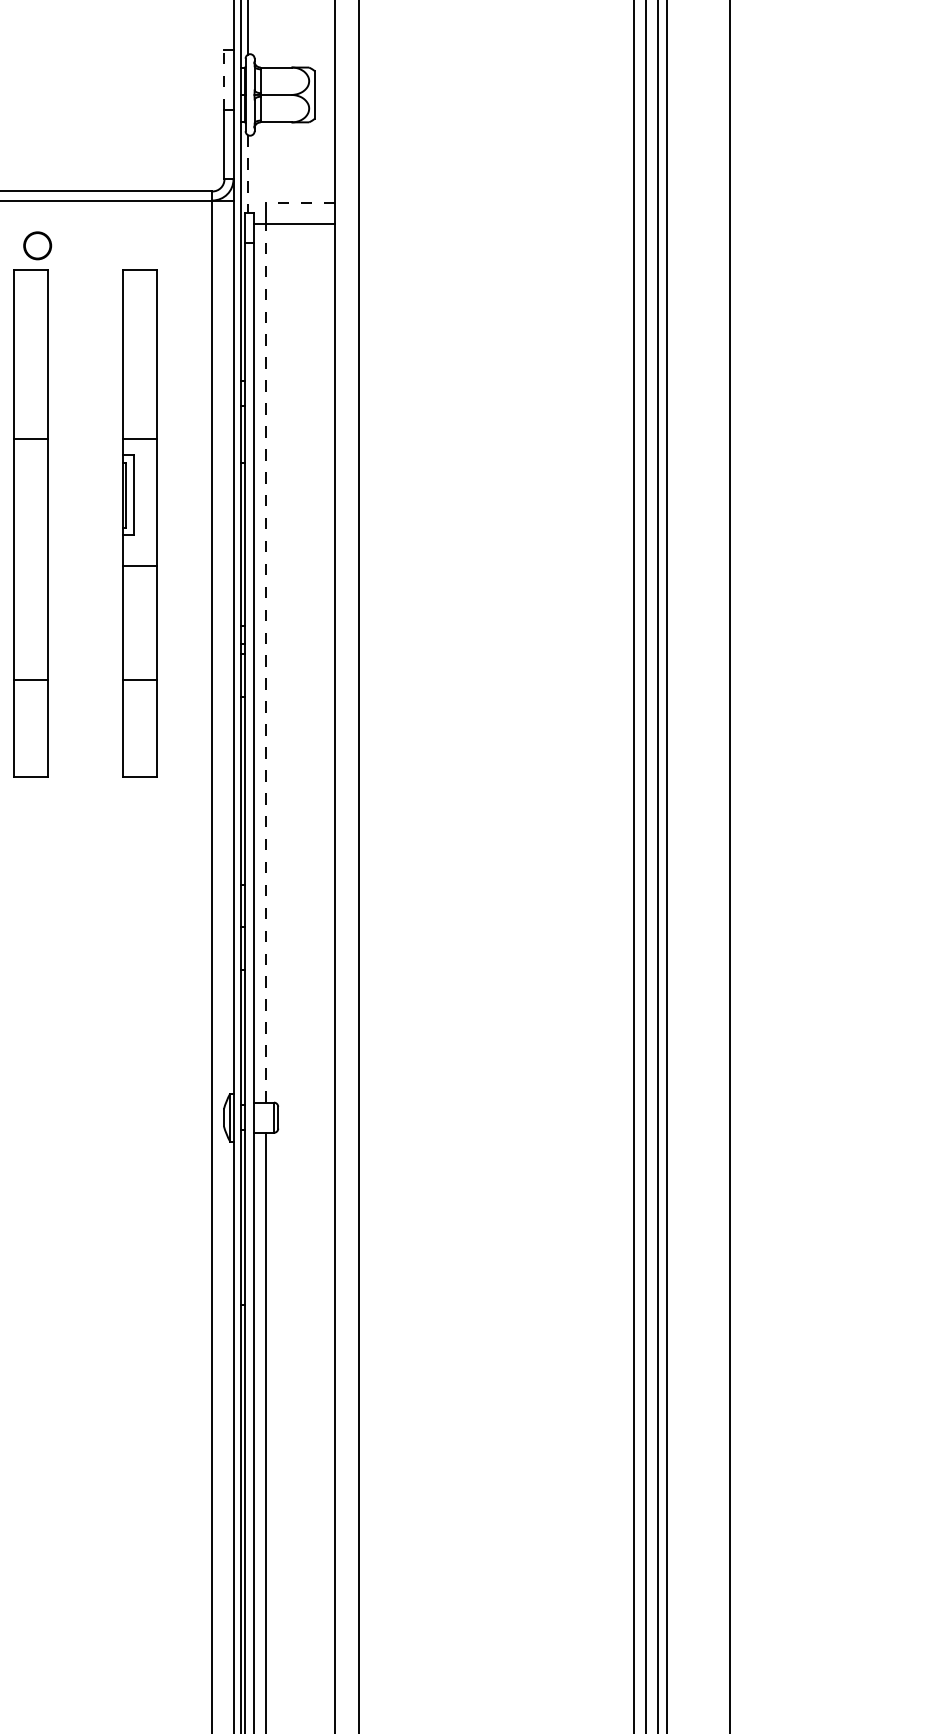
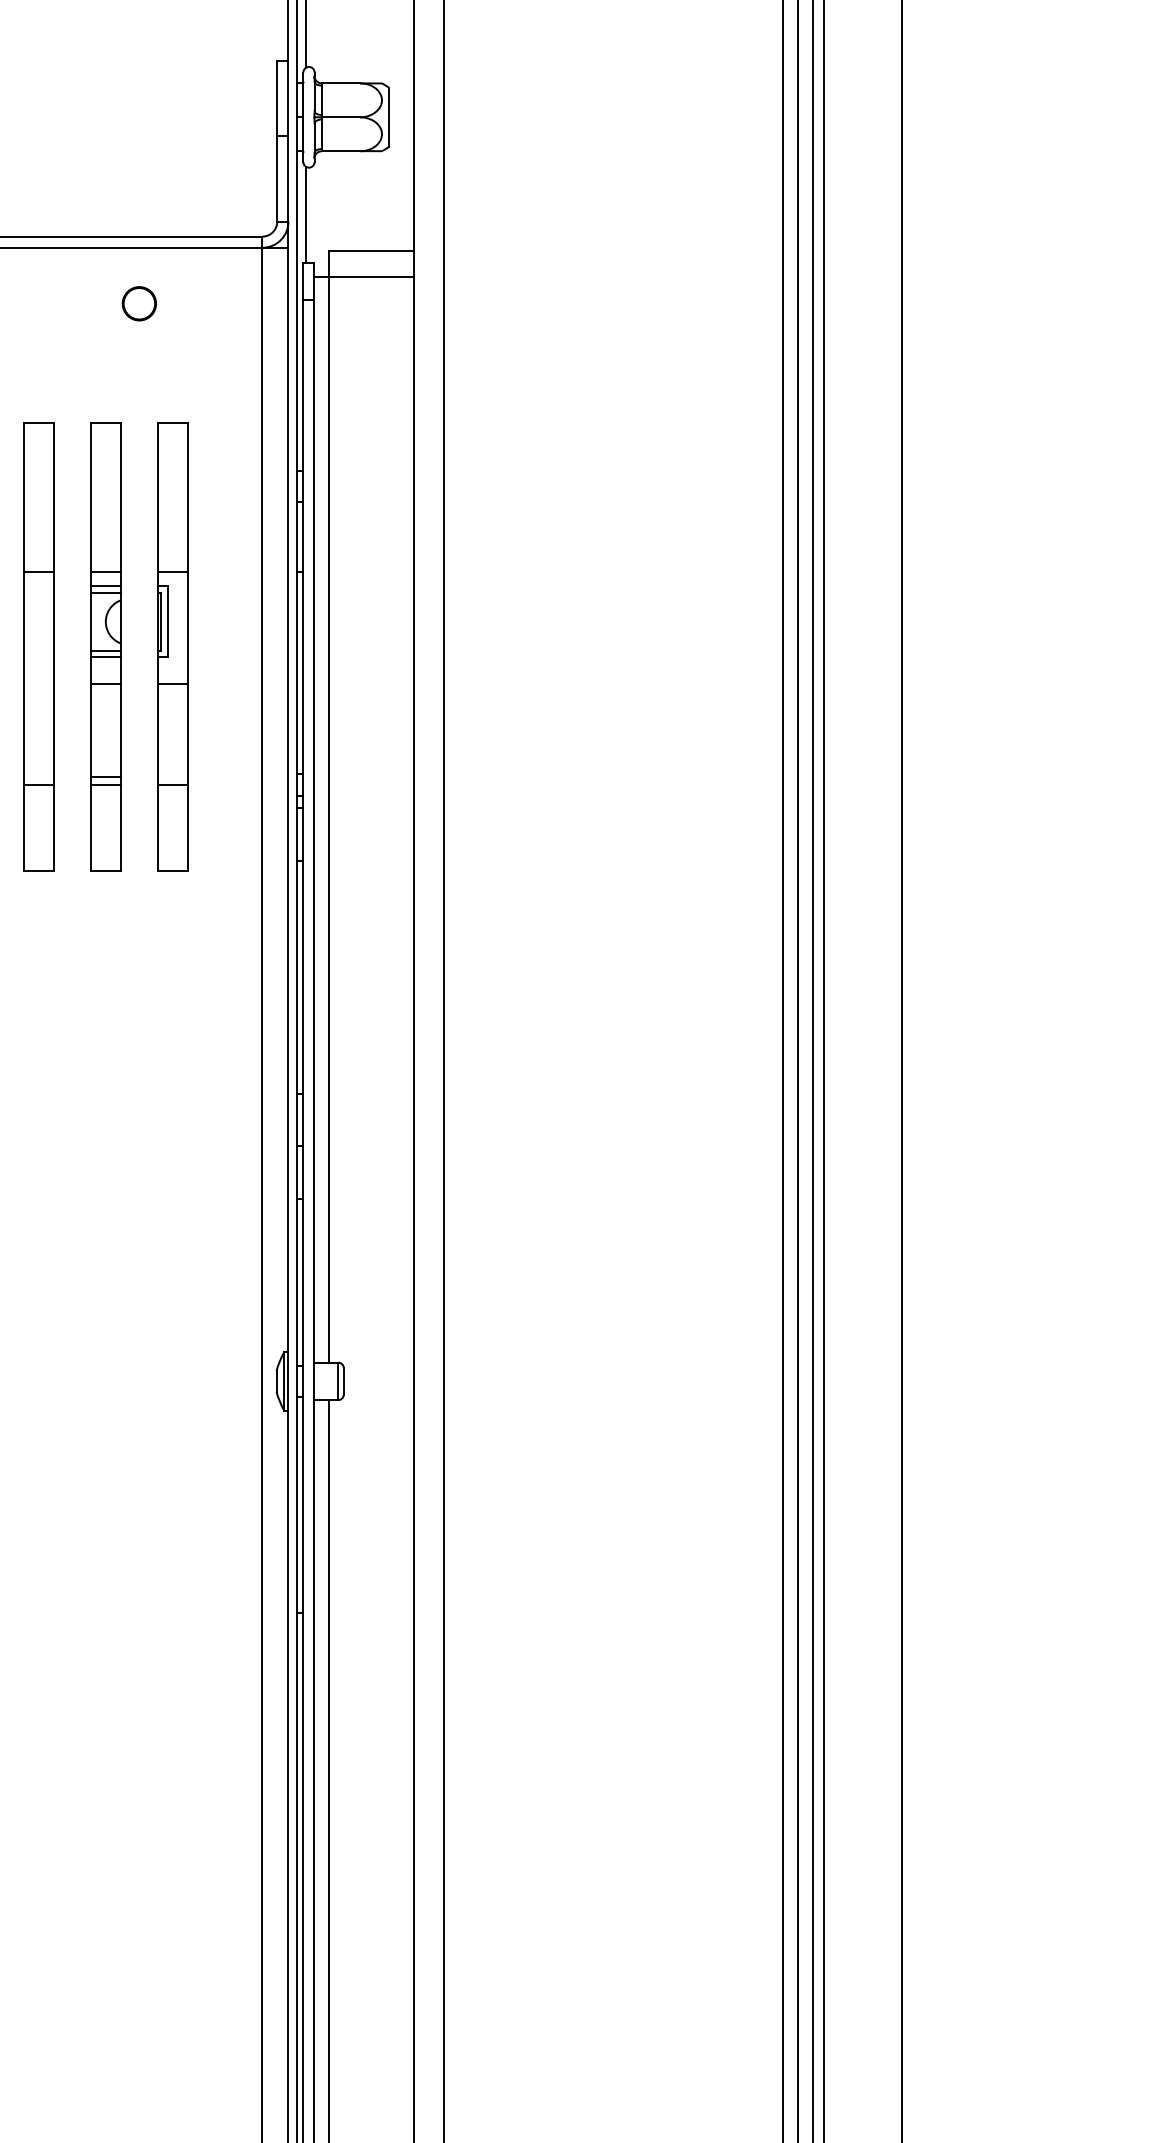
line: (224, 79) -> (277, 98), dashed -> solid
line: (248, 173) -> (306, 214), dashed -> solid
line: (300, 202) -> (371, 250), dashed -> solid
part: (36, 245) -> (138, 303), moved
part: (31, 523) -> (38, 646), size x0.71
part: (85, 523) -> (105, 646), added
part: (139, 523) -> (172, 646), size x0.71
line: (265, 663) -> (328, 819), dashed -> solid

